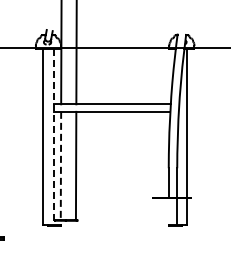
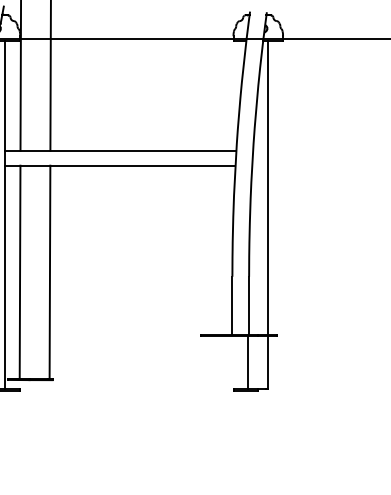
line: (53, 137) -> (5, 216), dashed -> solid
line: (60, 166) -> (19, 273), dashed -> solid

